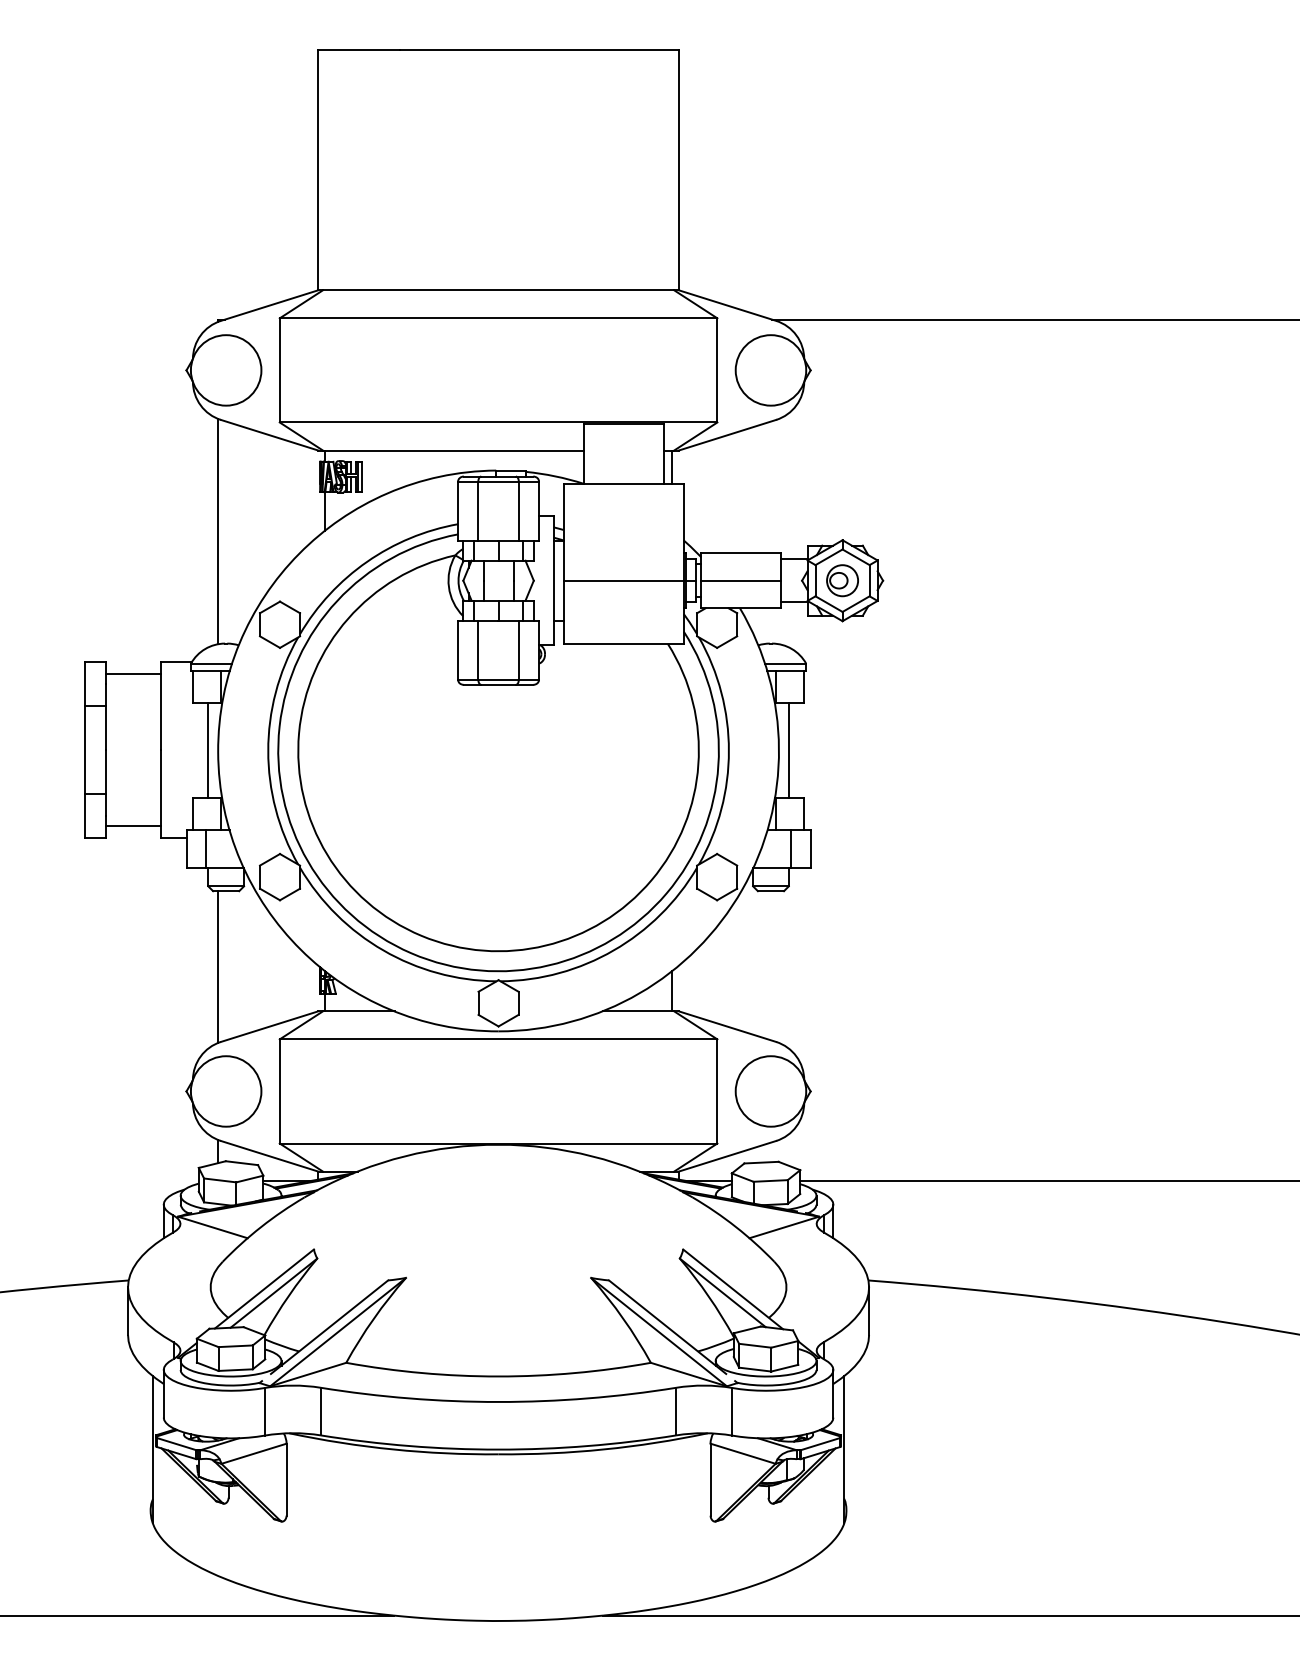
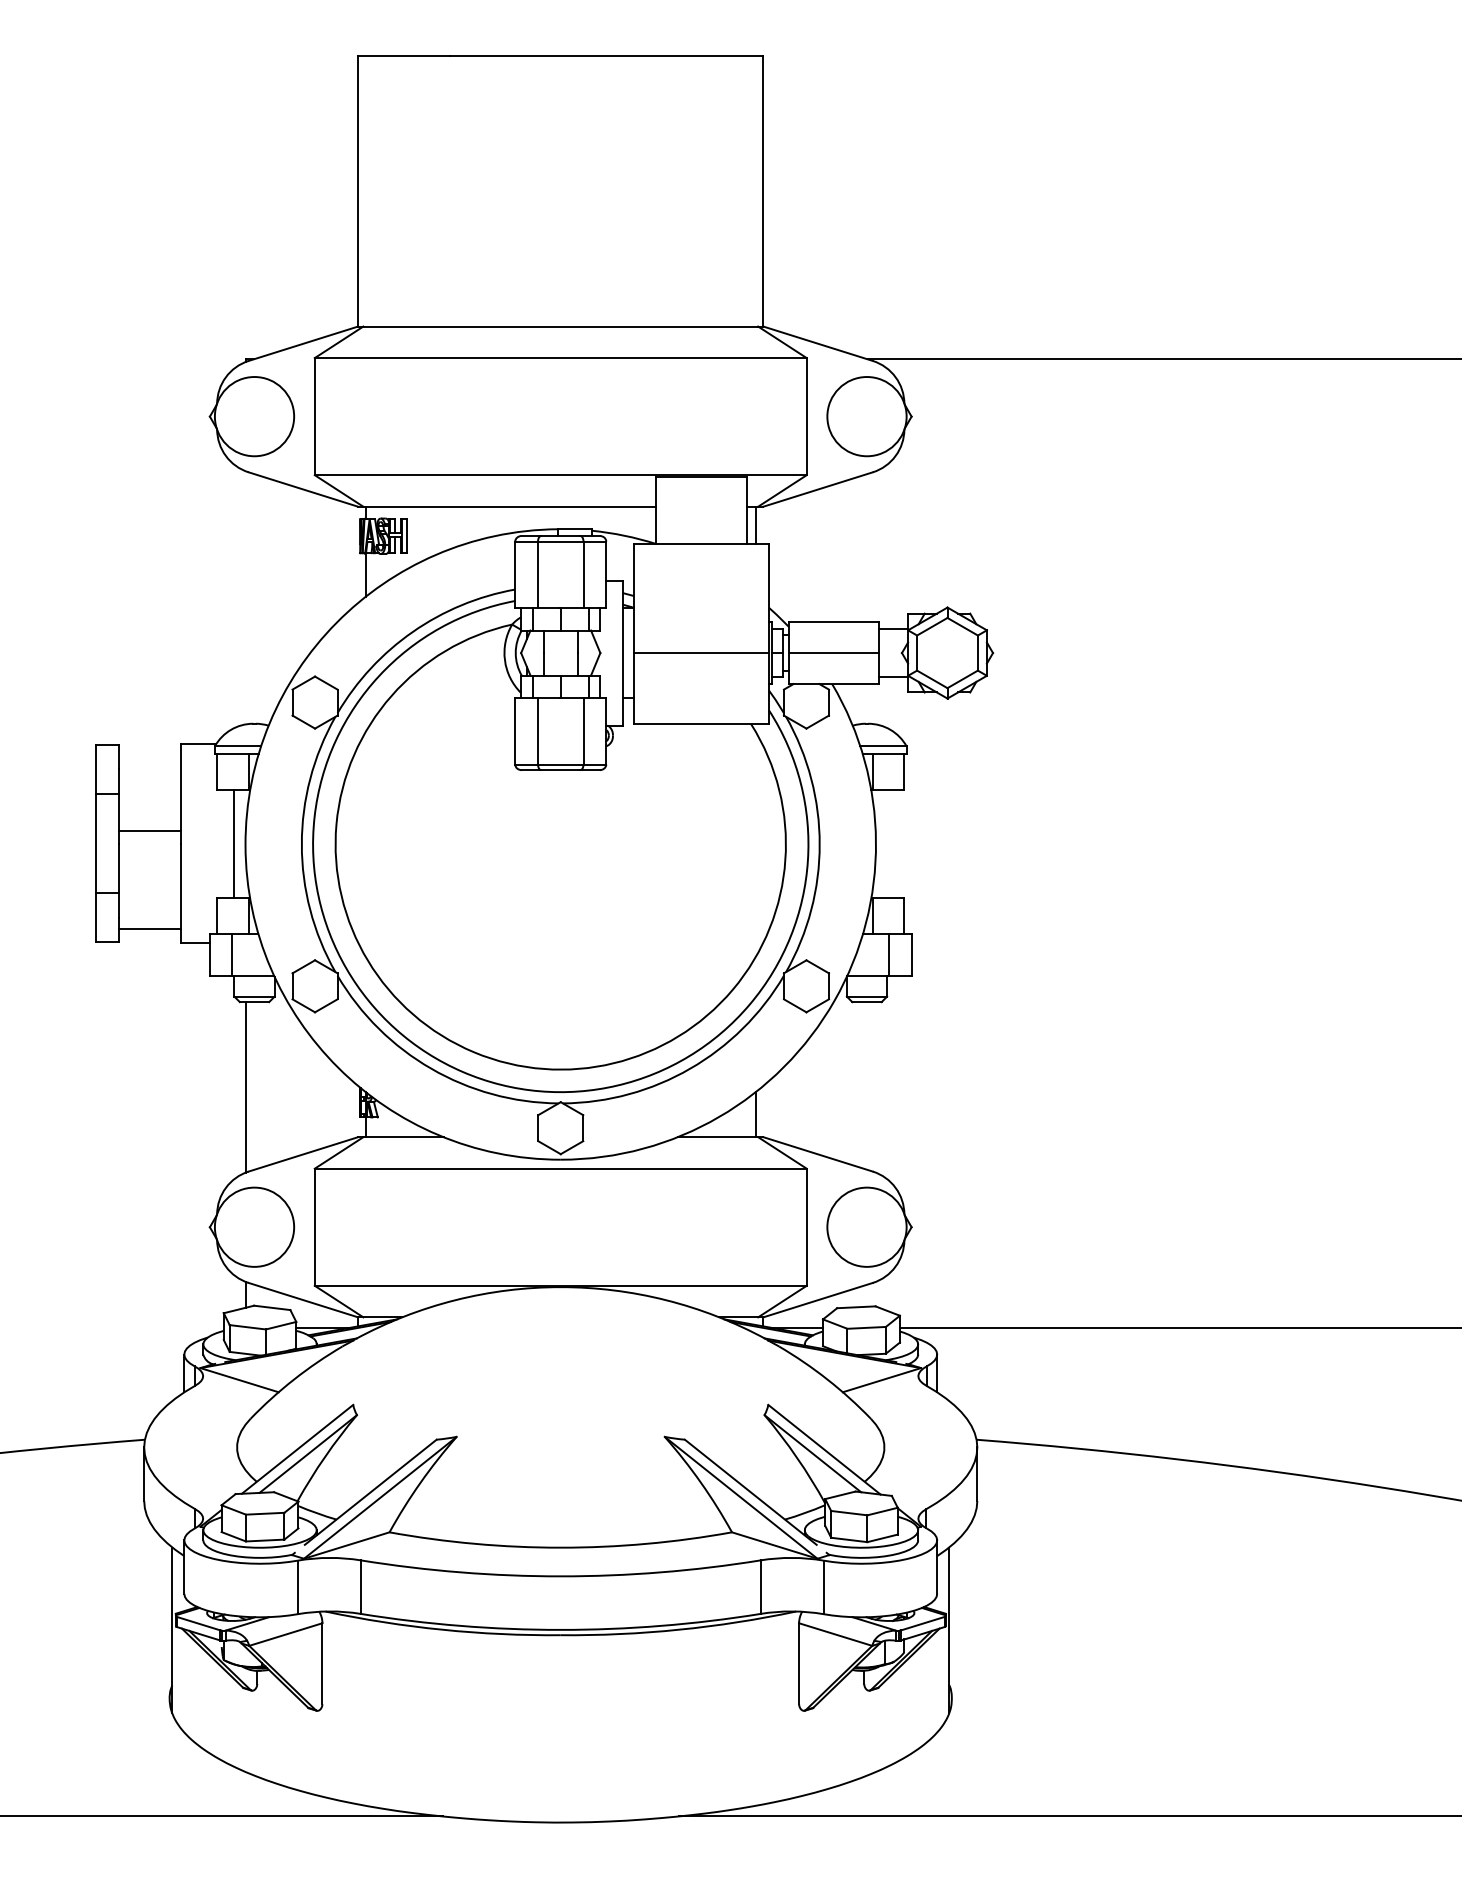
line: (218, 531) -> (245, 597), removed
part: (842, 580) -> (947, 652), removed
line: (132, 674) -> (149, 831), moved
line: (789, 750) -> (887, 843), removed

